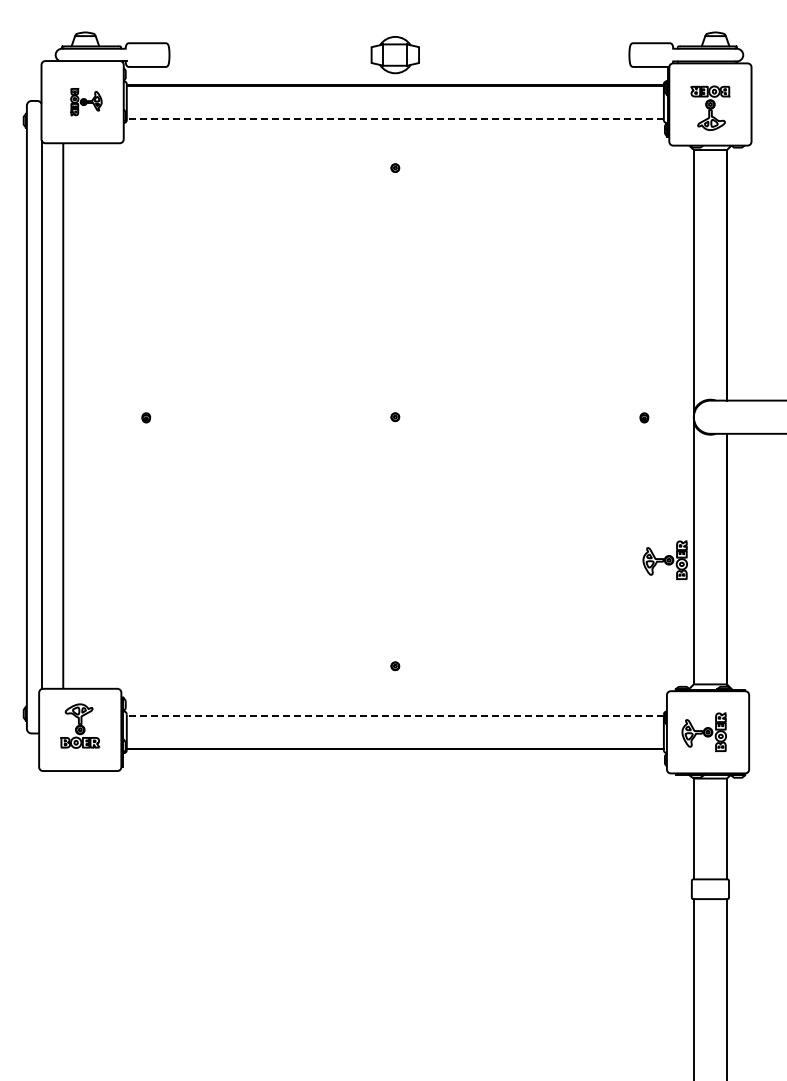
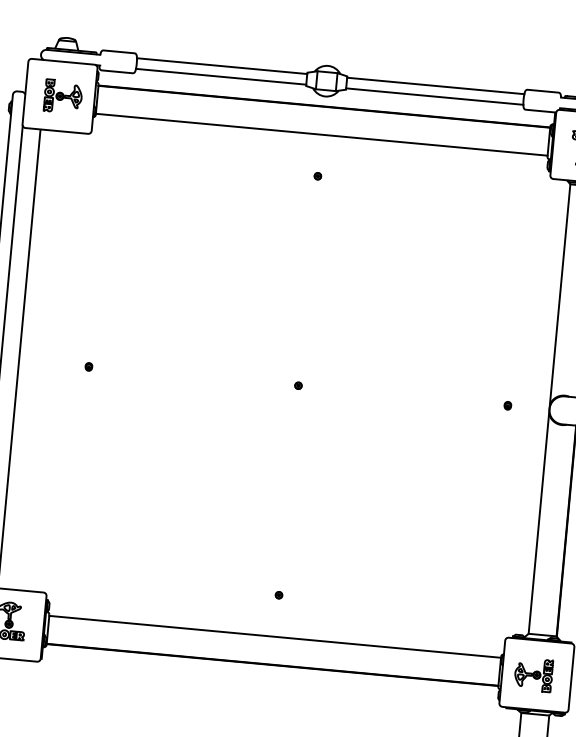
line: (270, 48) -> (222, 65), added
line: (524, 48) -> (435, 85), added
line: (270, 61) -> (221, 76), added
line: (524, 61) -> (434, 96), added
part: (86, 101) -> (63, 96), size x1.43
line: (395, 118) -> (321, 134), dashed -> solid
part: (664, 560) -> (513, 527), removed
line: (395, 715) -> (275, 636), dashed -> solid

